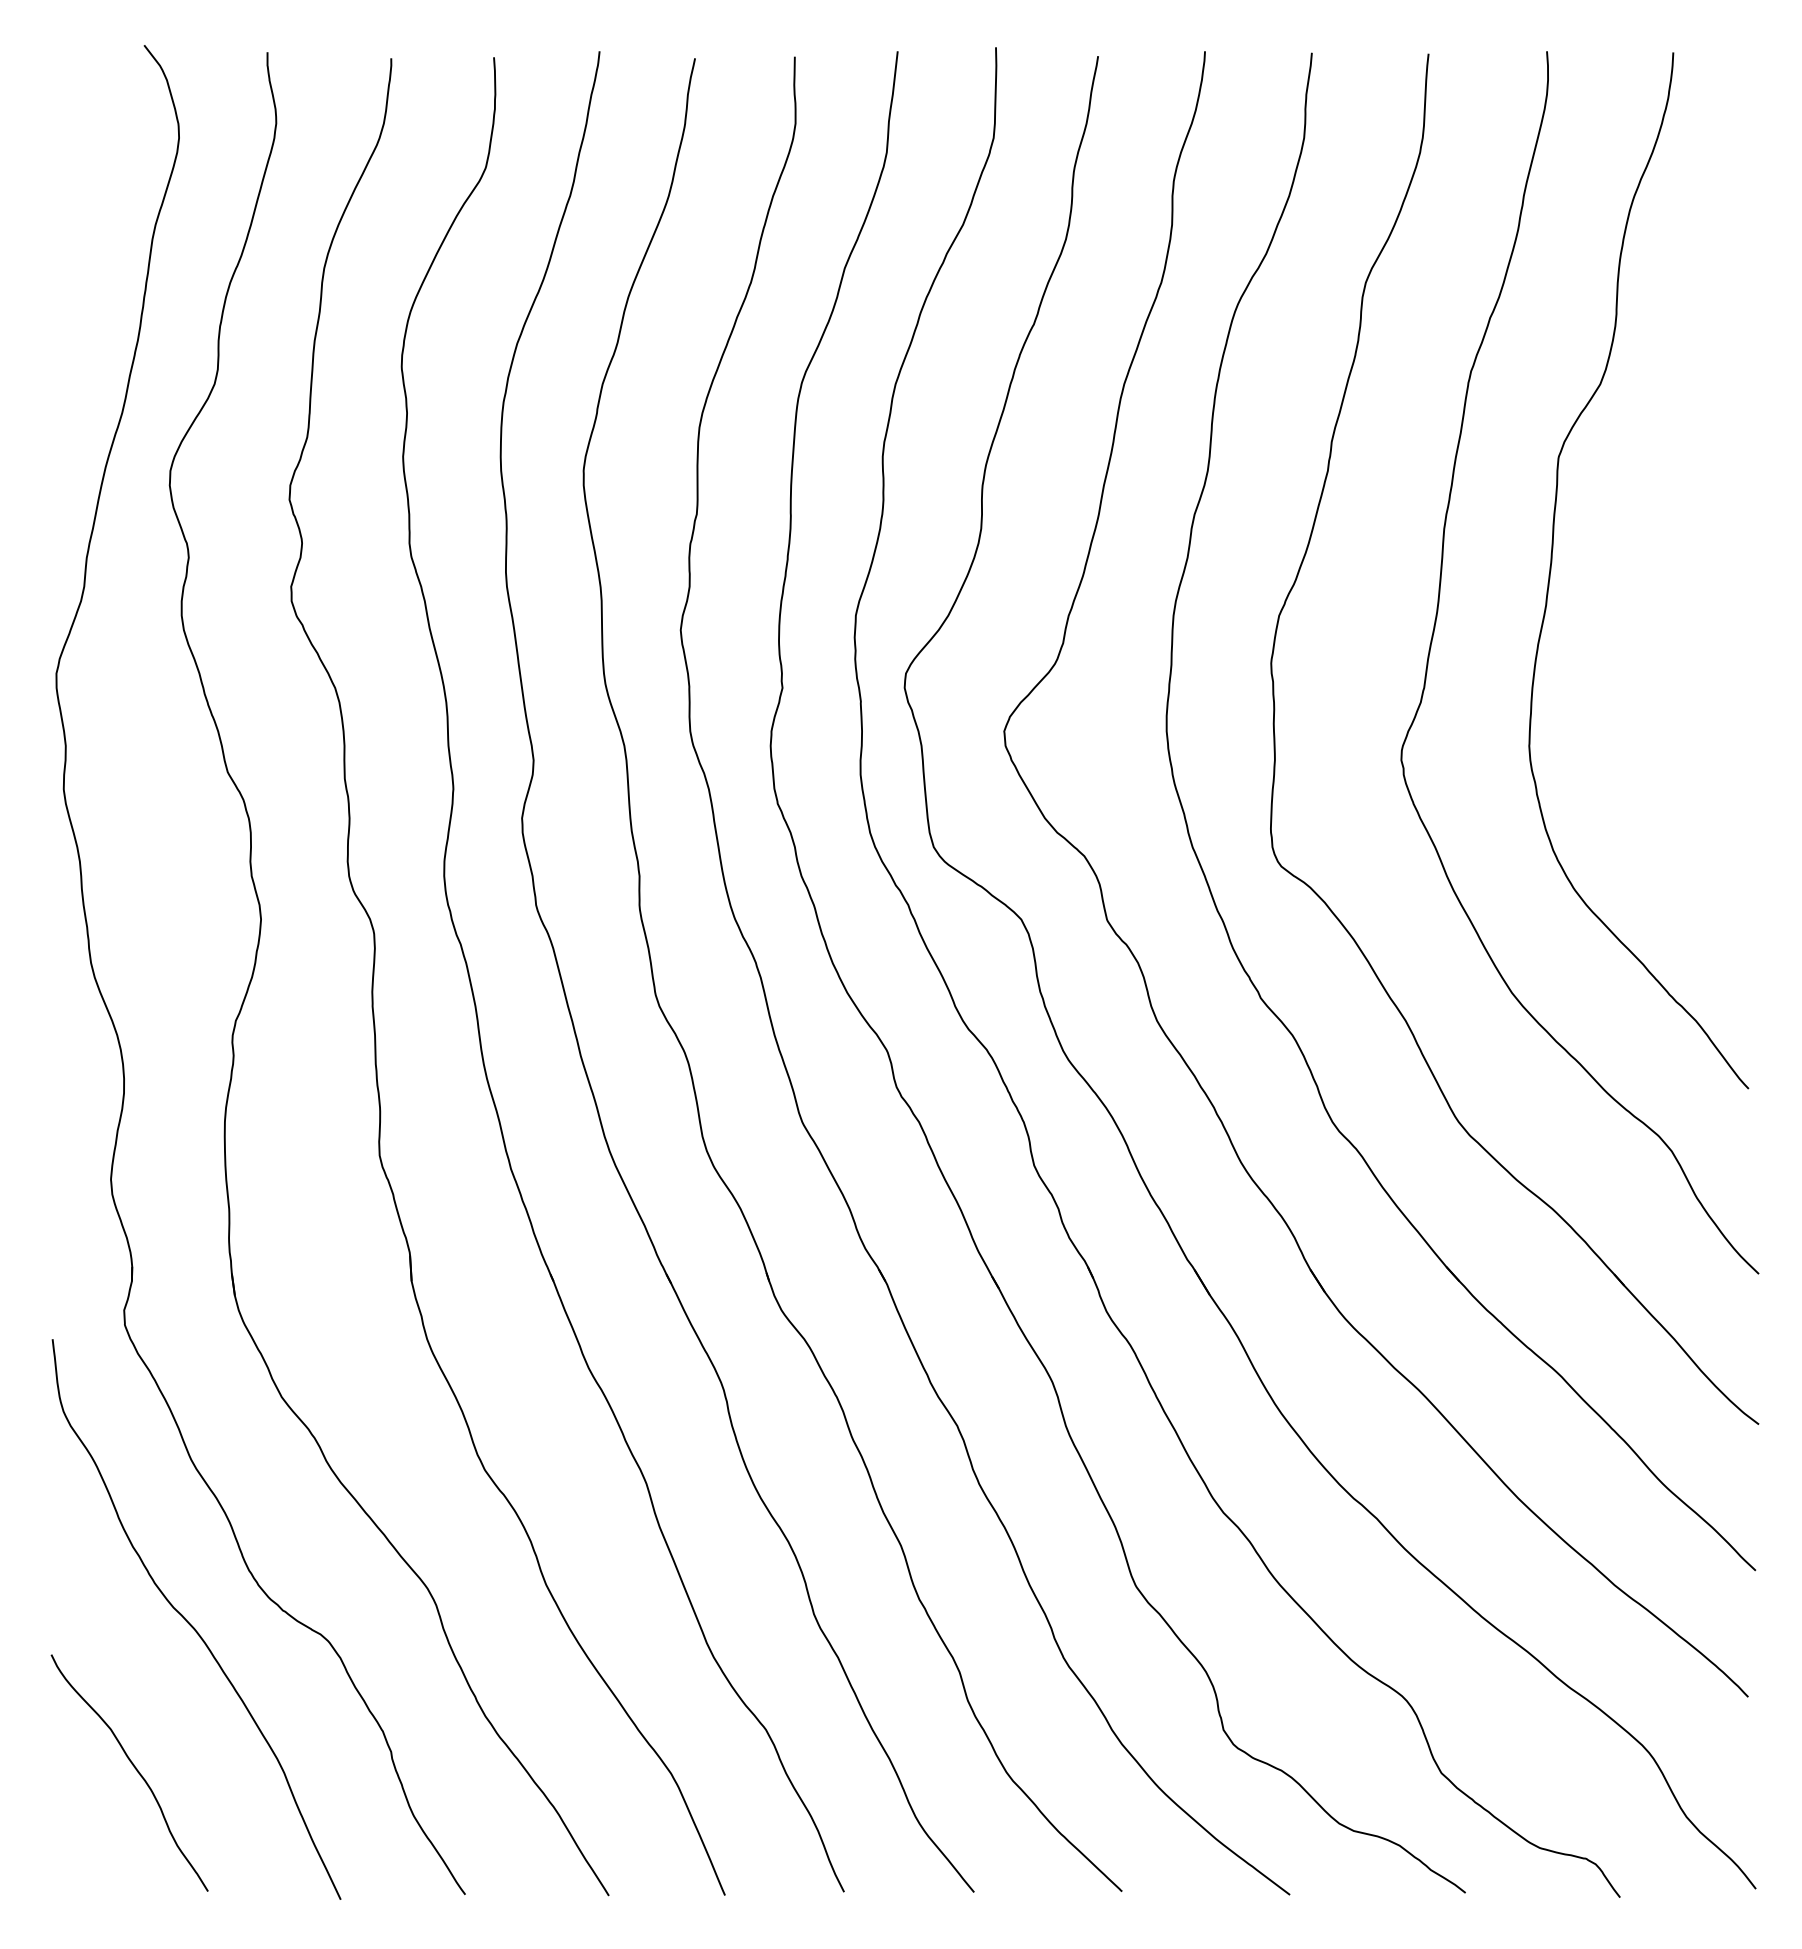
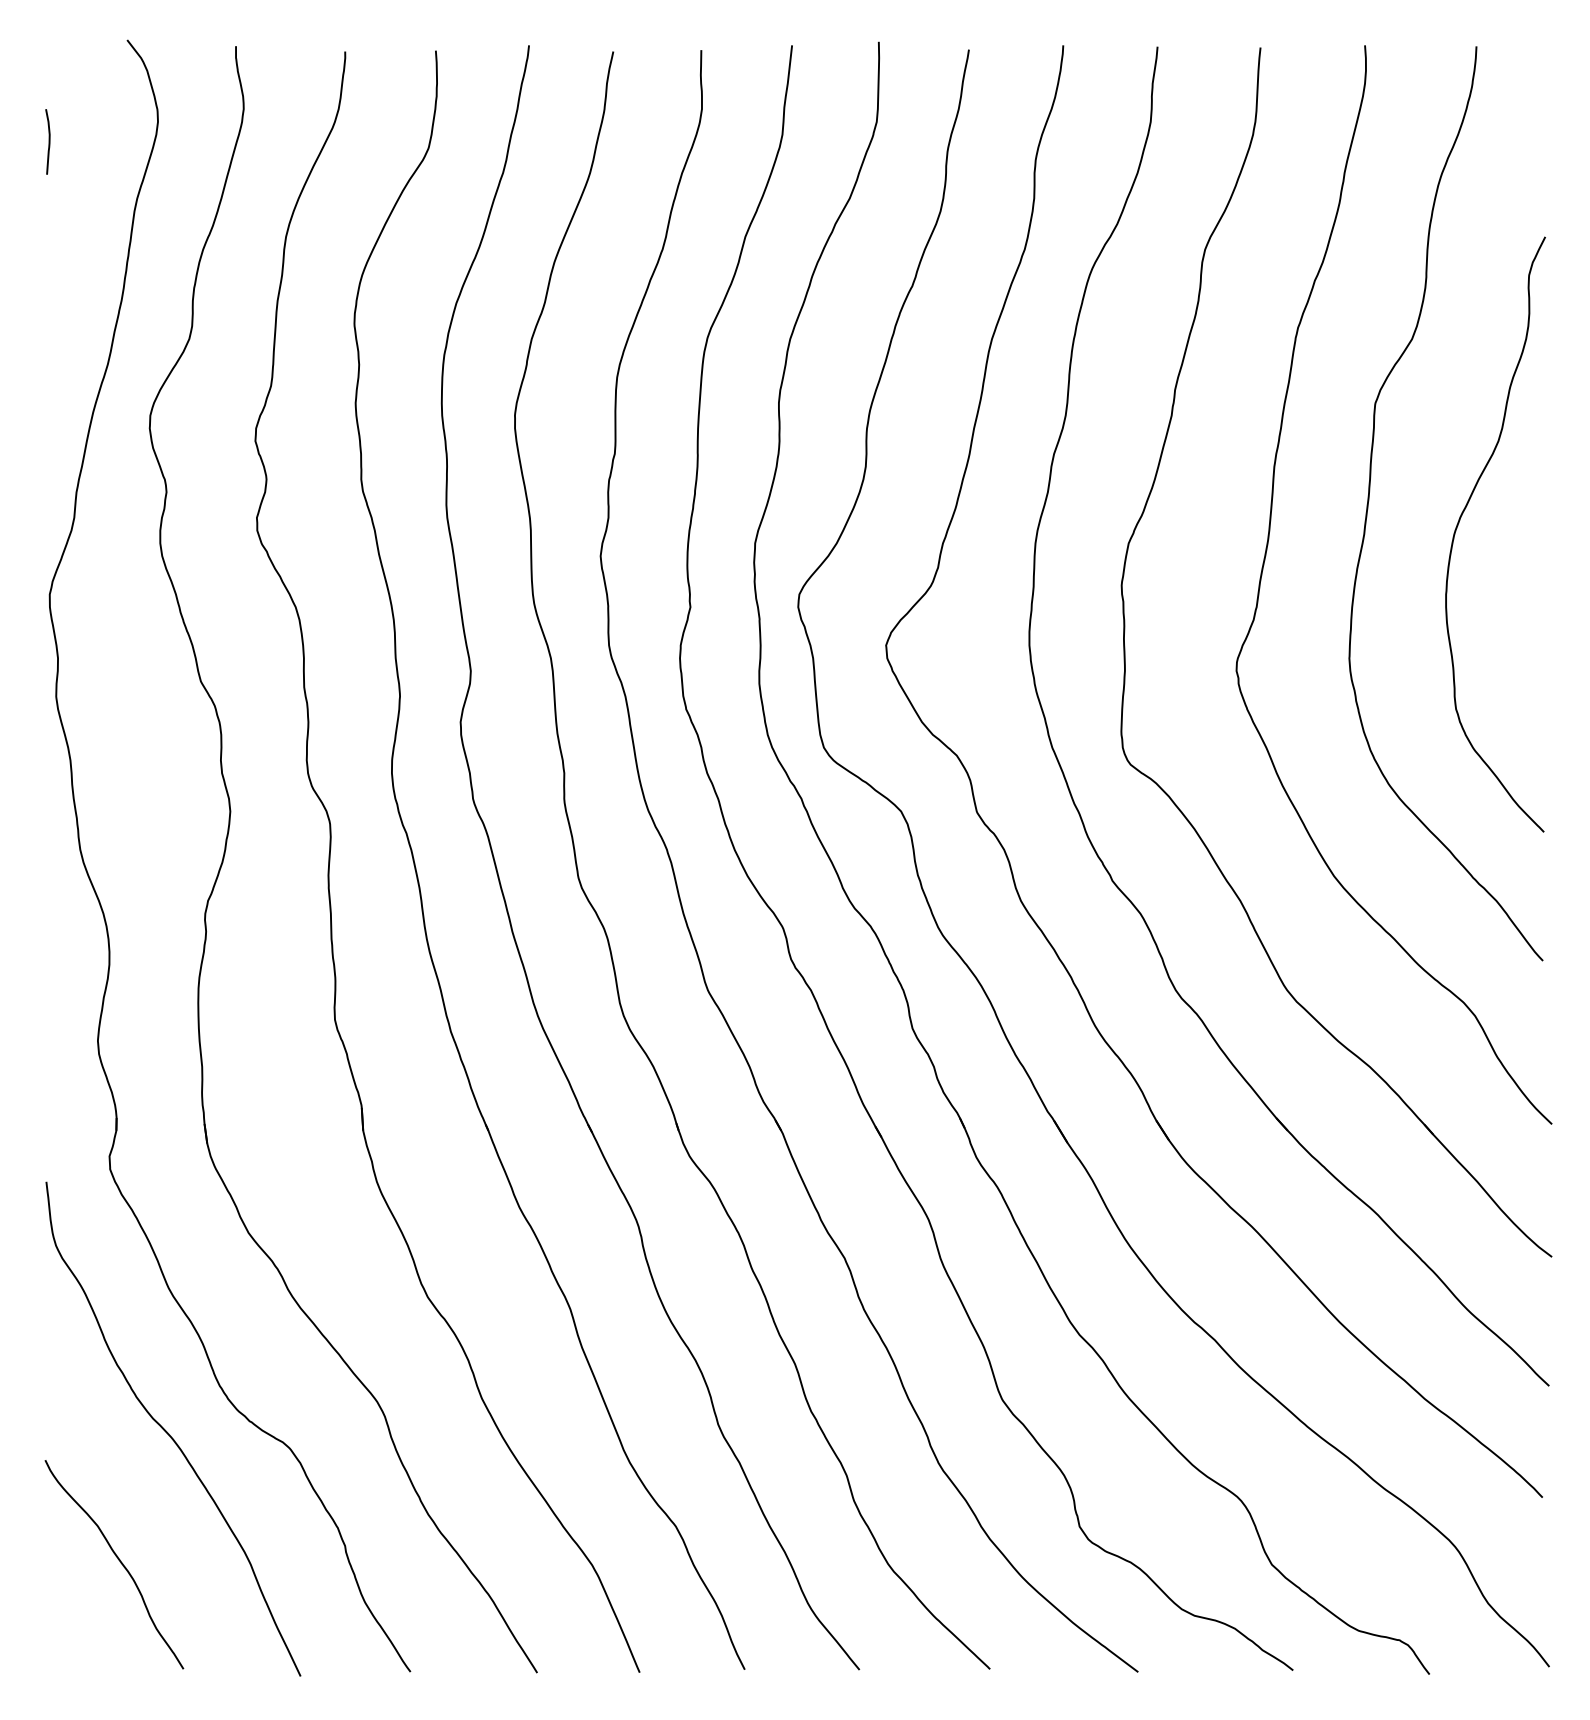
curve: (55, 160) -> (48, 141), added
curve: (1654, 591) -> (1459, 522), added

